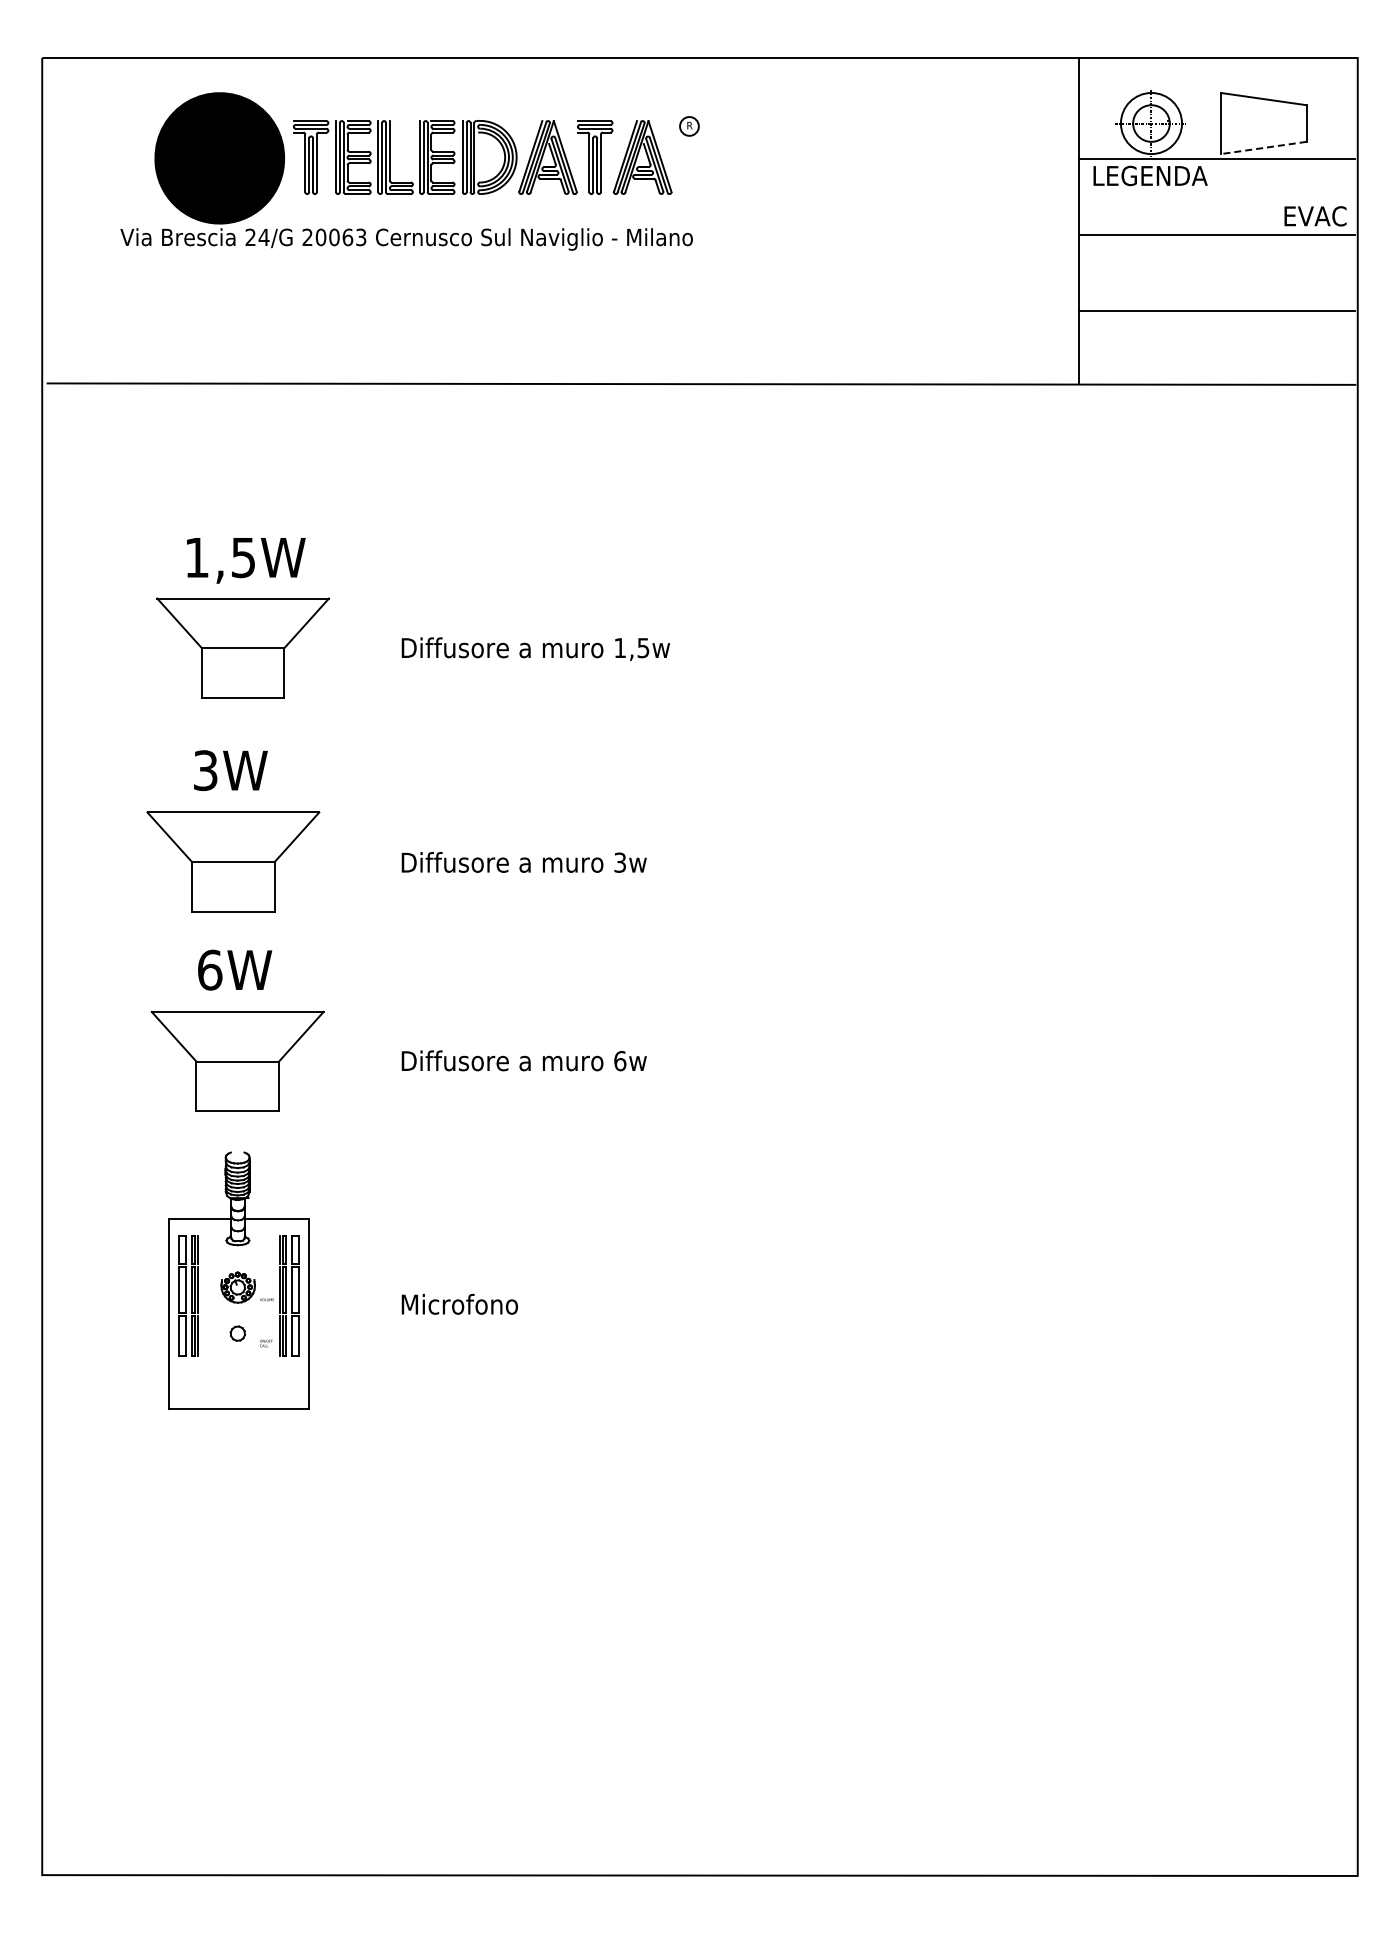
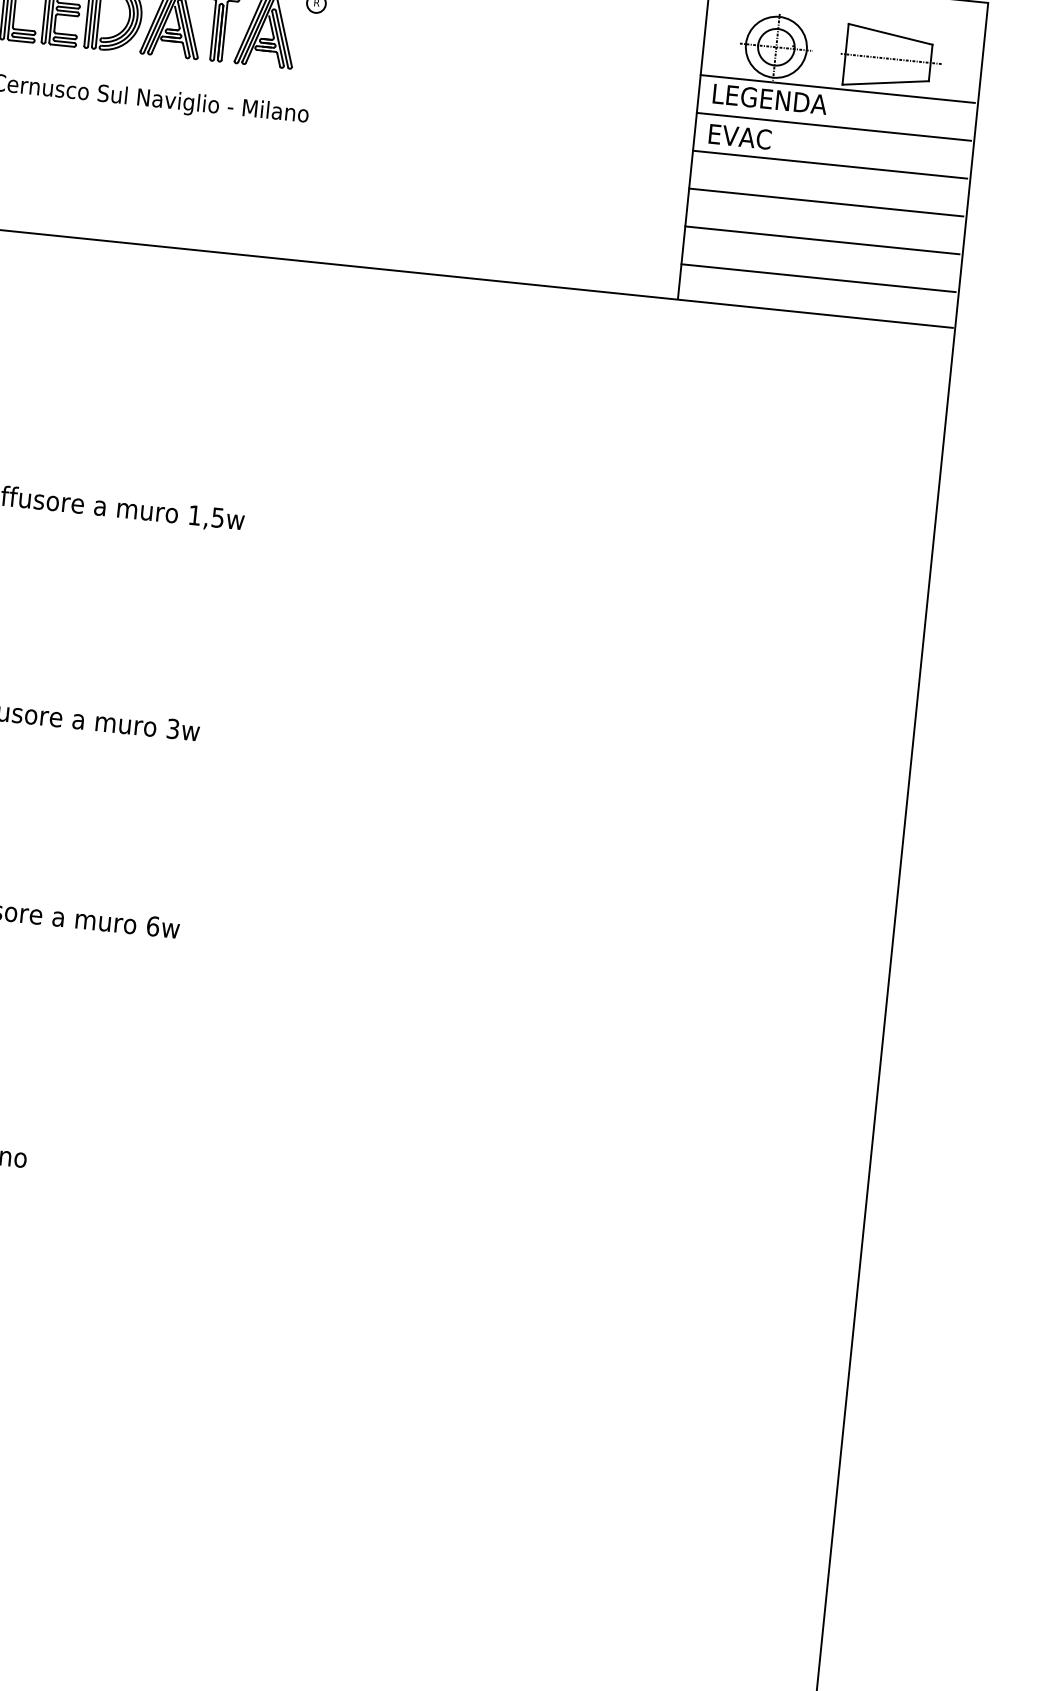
line: (1266, 123) -> (890, 58), added
line: (1263, 148) -> (885, 83), dashed -> solid
line: (1216, 196) -> (833, 126), added
text: (1315, 216) -> (740, 137), moved
line: (1216, 272) -> (826, 202), added
line: (1216, 348) -> (818, 277), added

